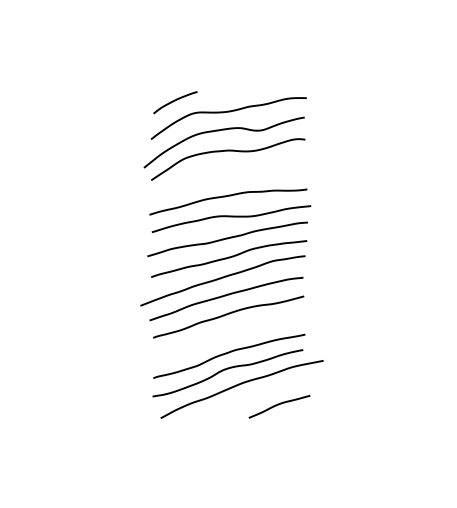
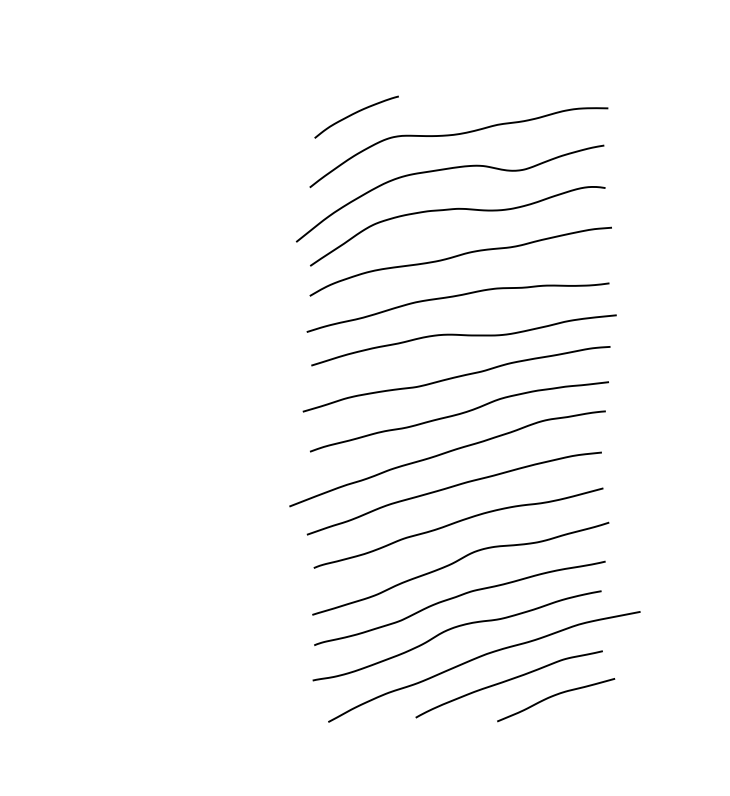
curve: (229, 175) -> (460, 256), added
curve: (227, 335) -> (456, 563), added
curve: (254, 397) -> (508, 682), added

